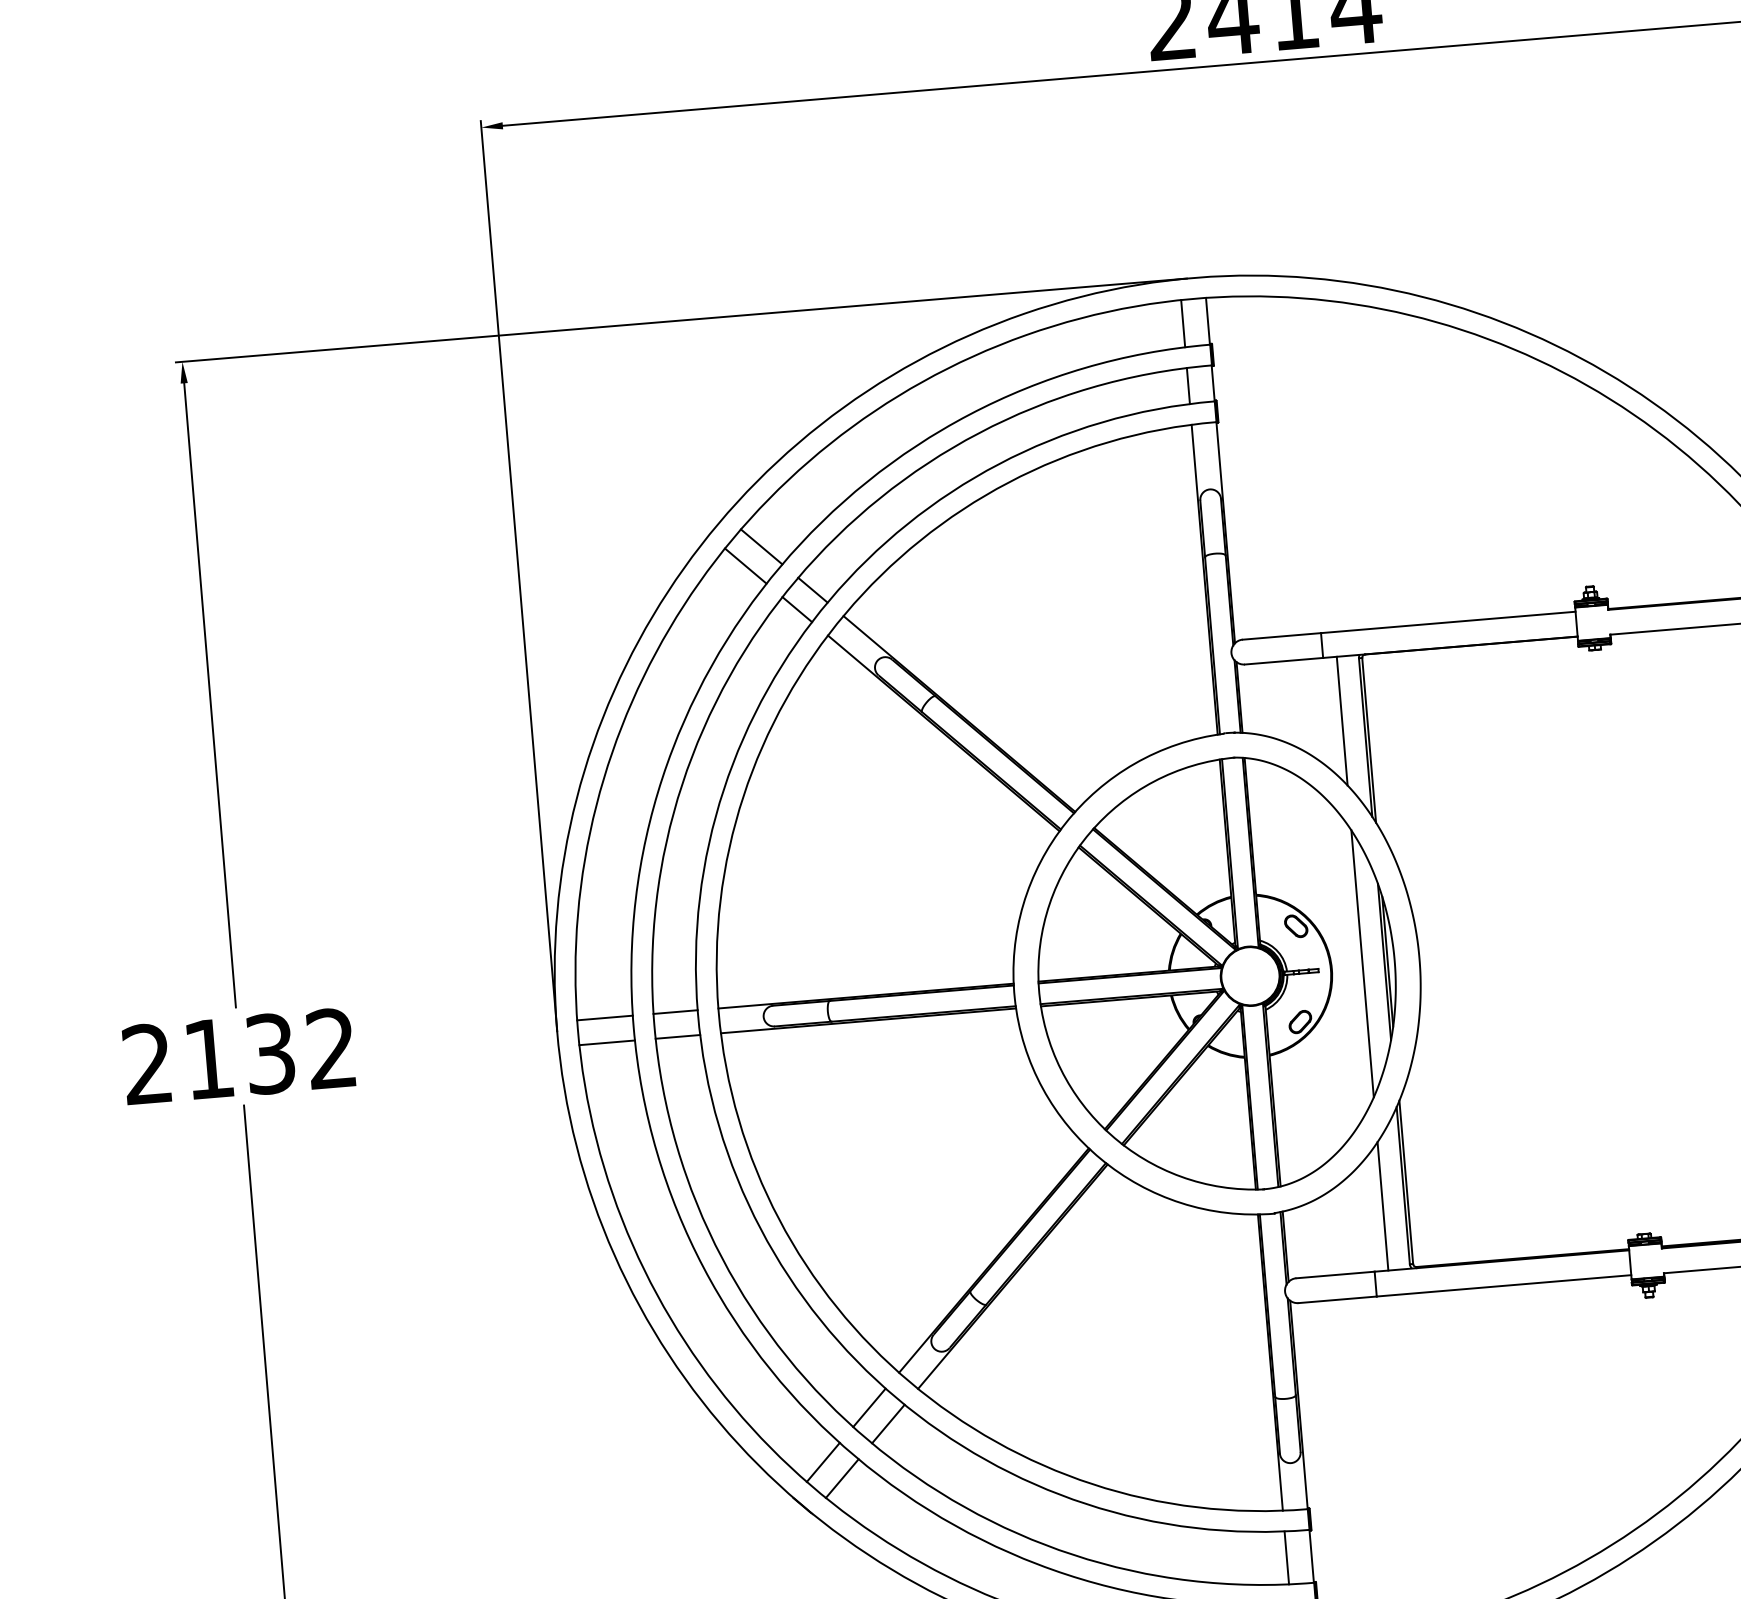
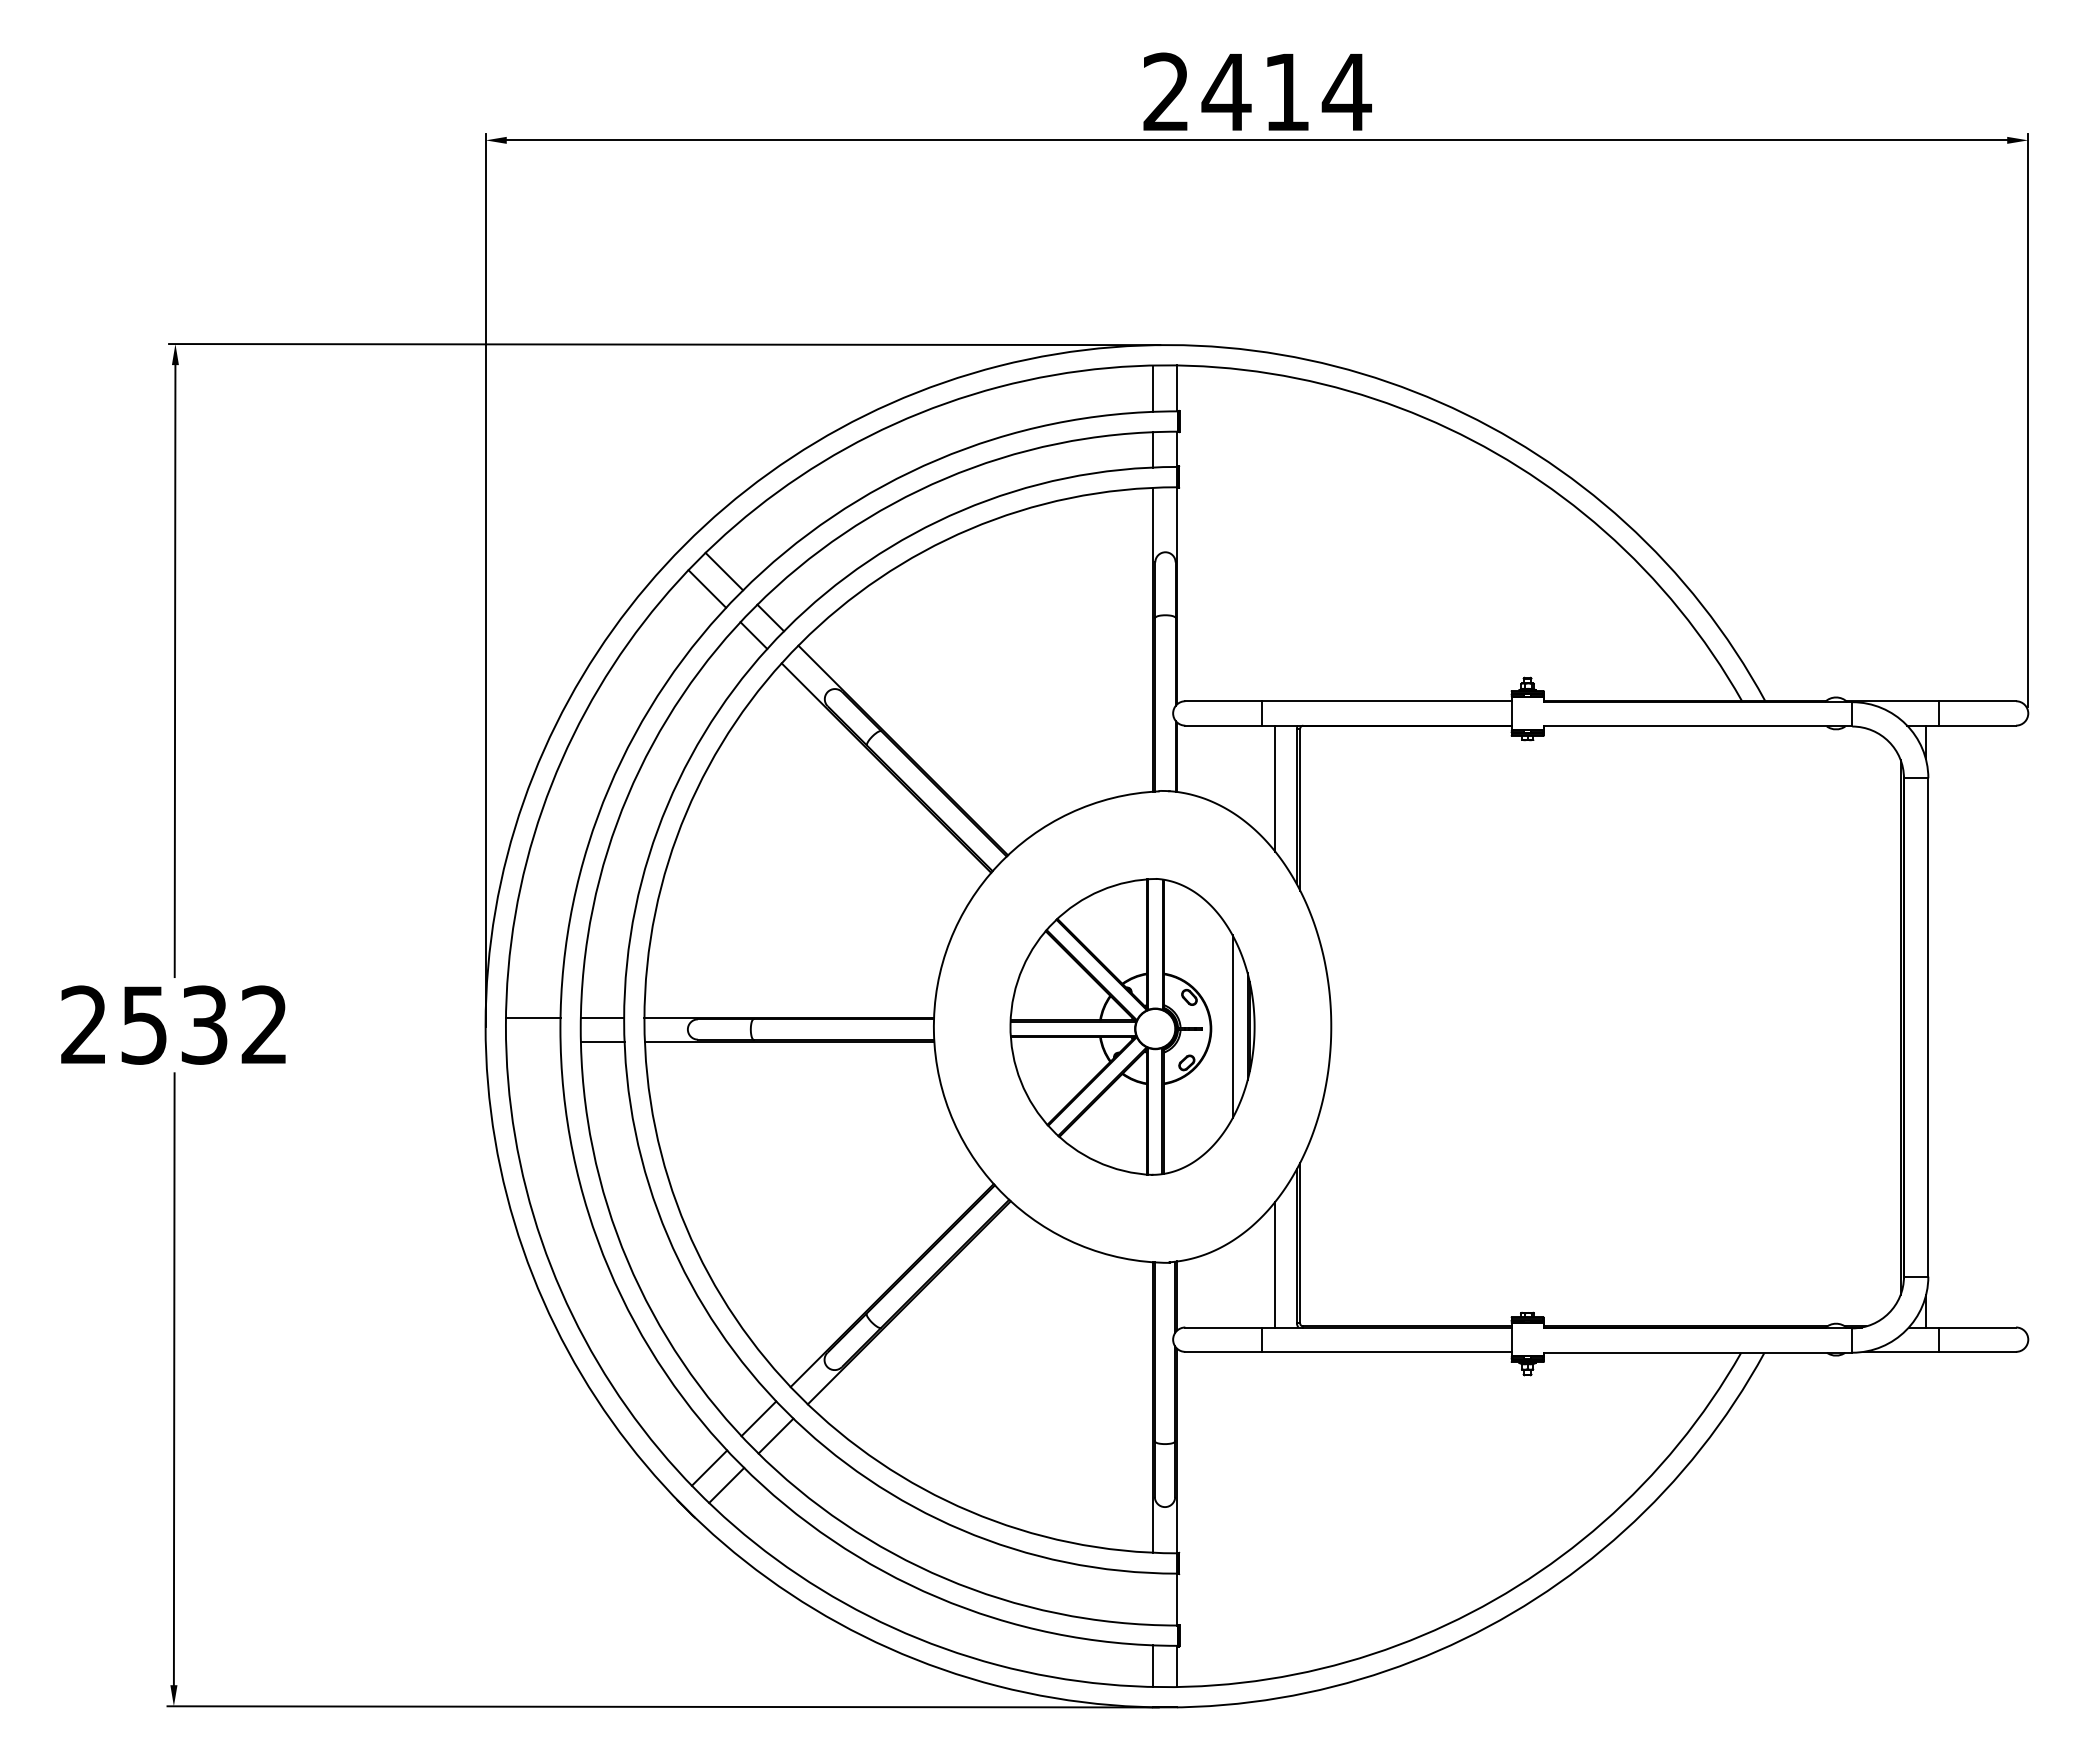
part: (1216, 975) -> (1132, 1026), size x0.7
line: (607, 1042) -> (533, 1041), removed
text: (208, 1059) -> (143, 1025), 2132 -> 2532
line: (1287, 1558) -> (1153, 1599), removed

